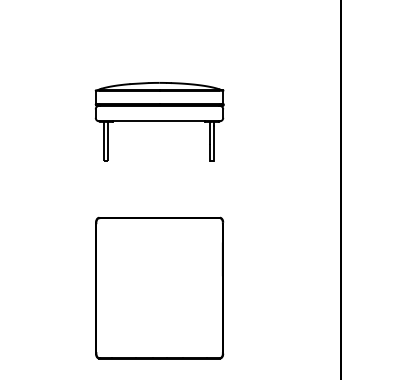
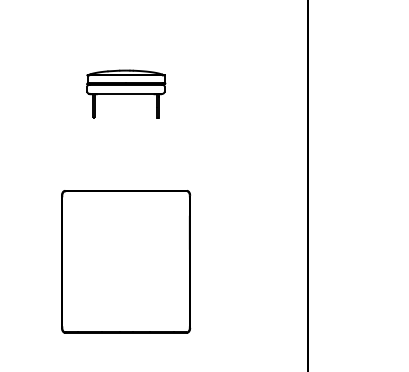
part: (159, 121) -> (125, 93), size x0.6

